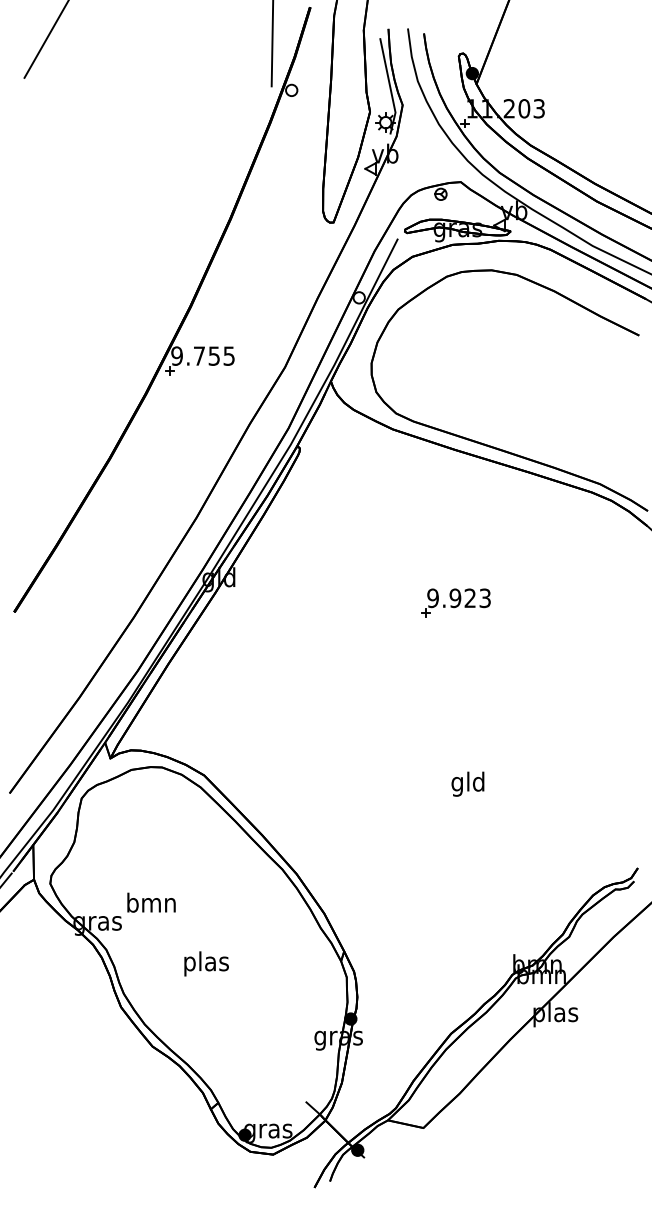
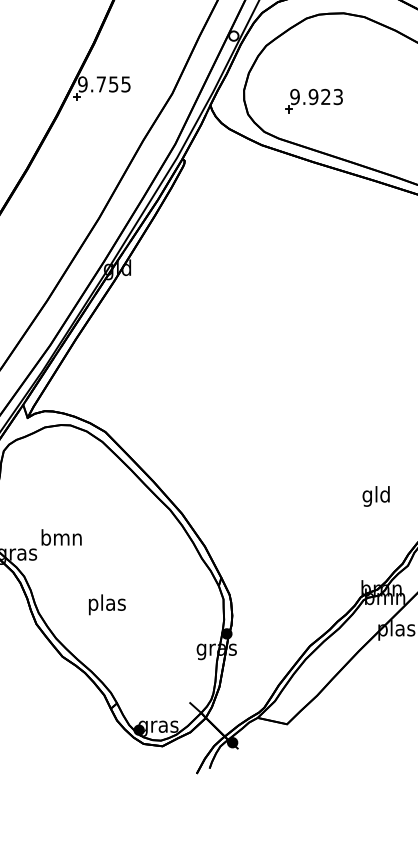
part: (455, 602) -> (313, 100), moved
text: (467, 783) -> (375, 495), moved
text: (206, 963) -> (107, 604), moved

